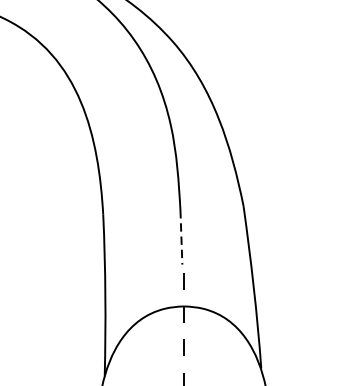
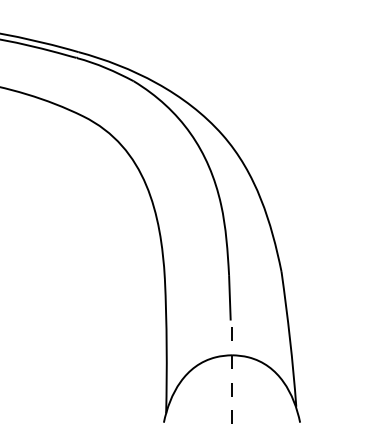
line: (180, 236) -> (229, 297), dashed -> solid

